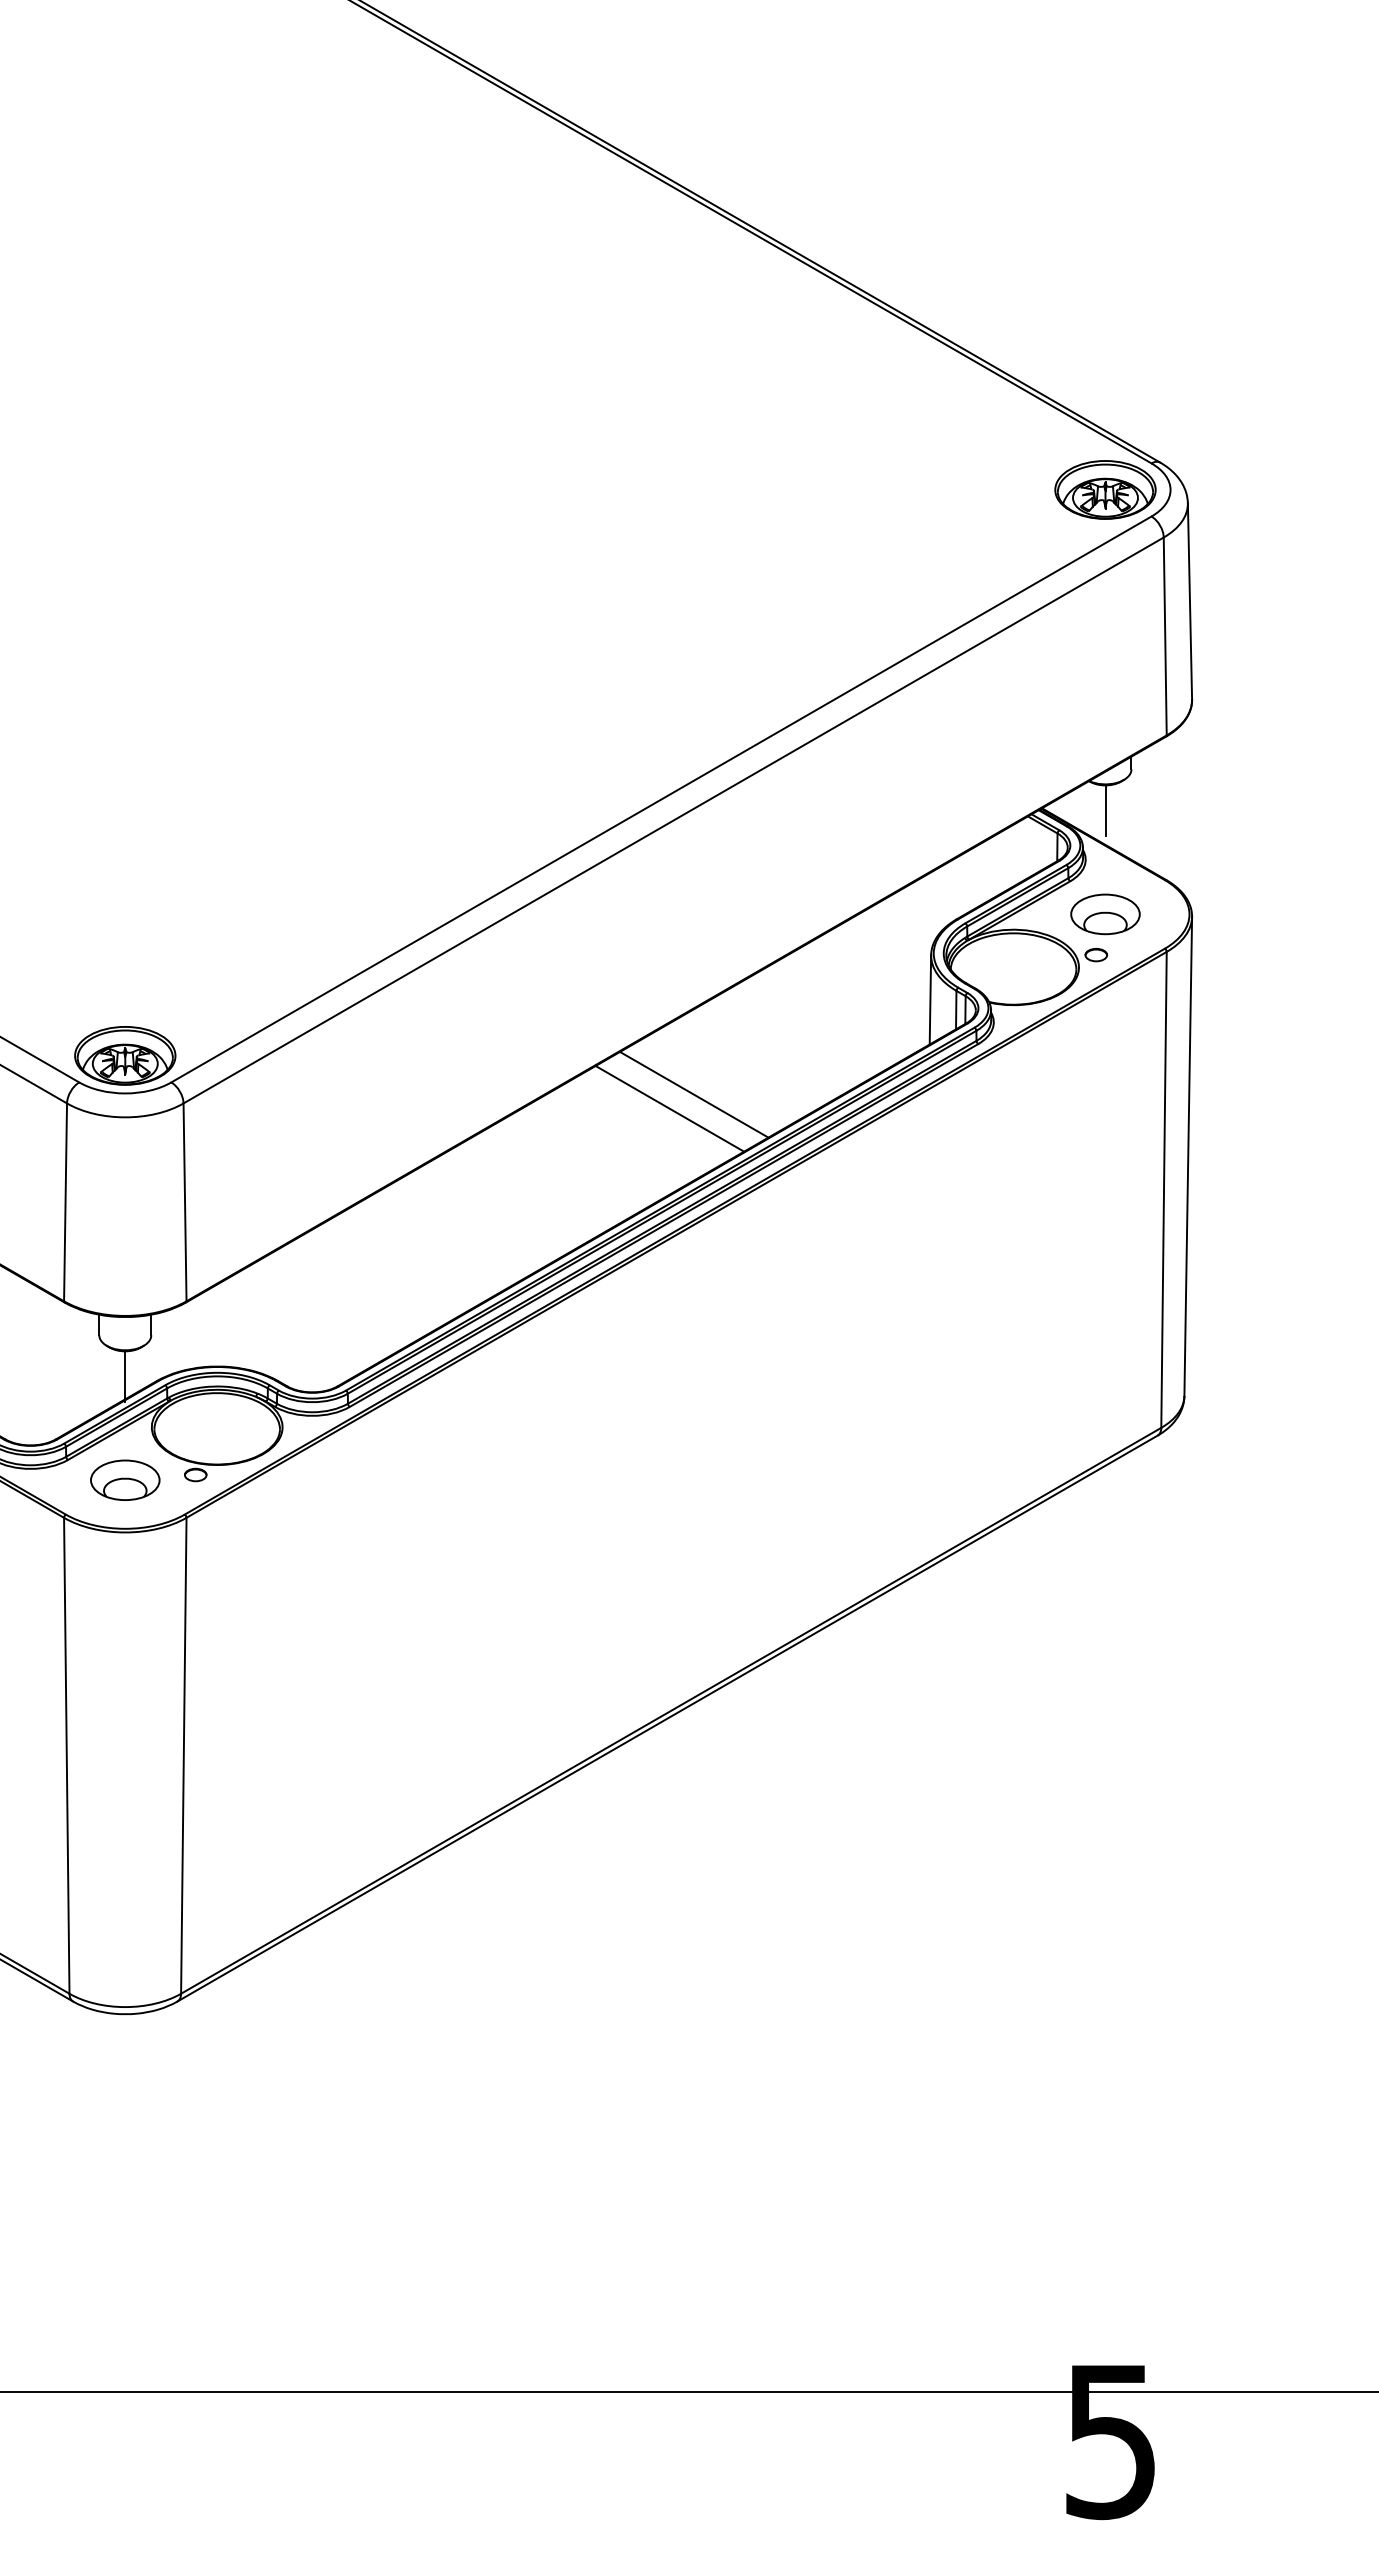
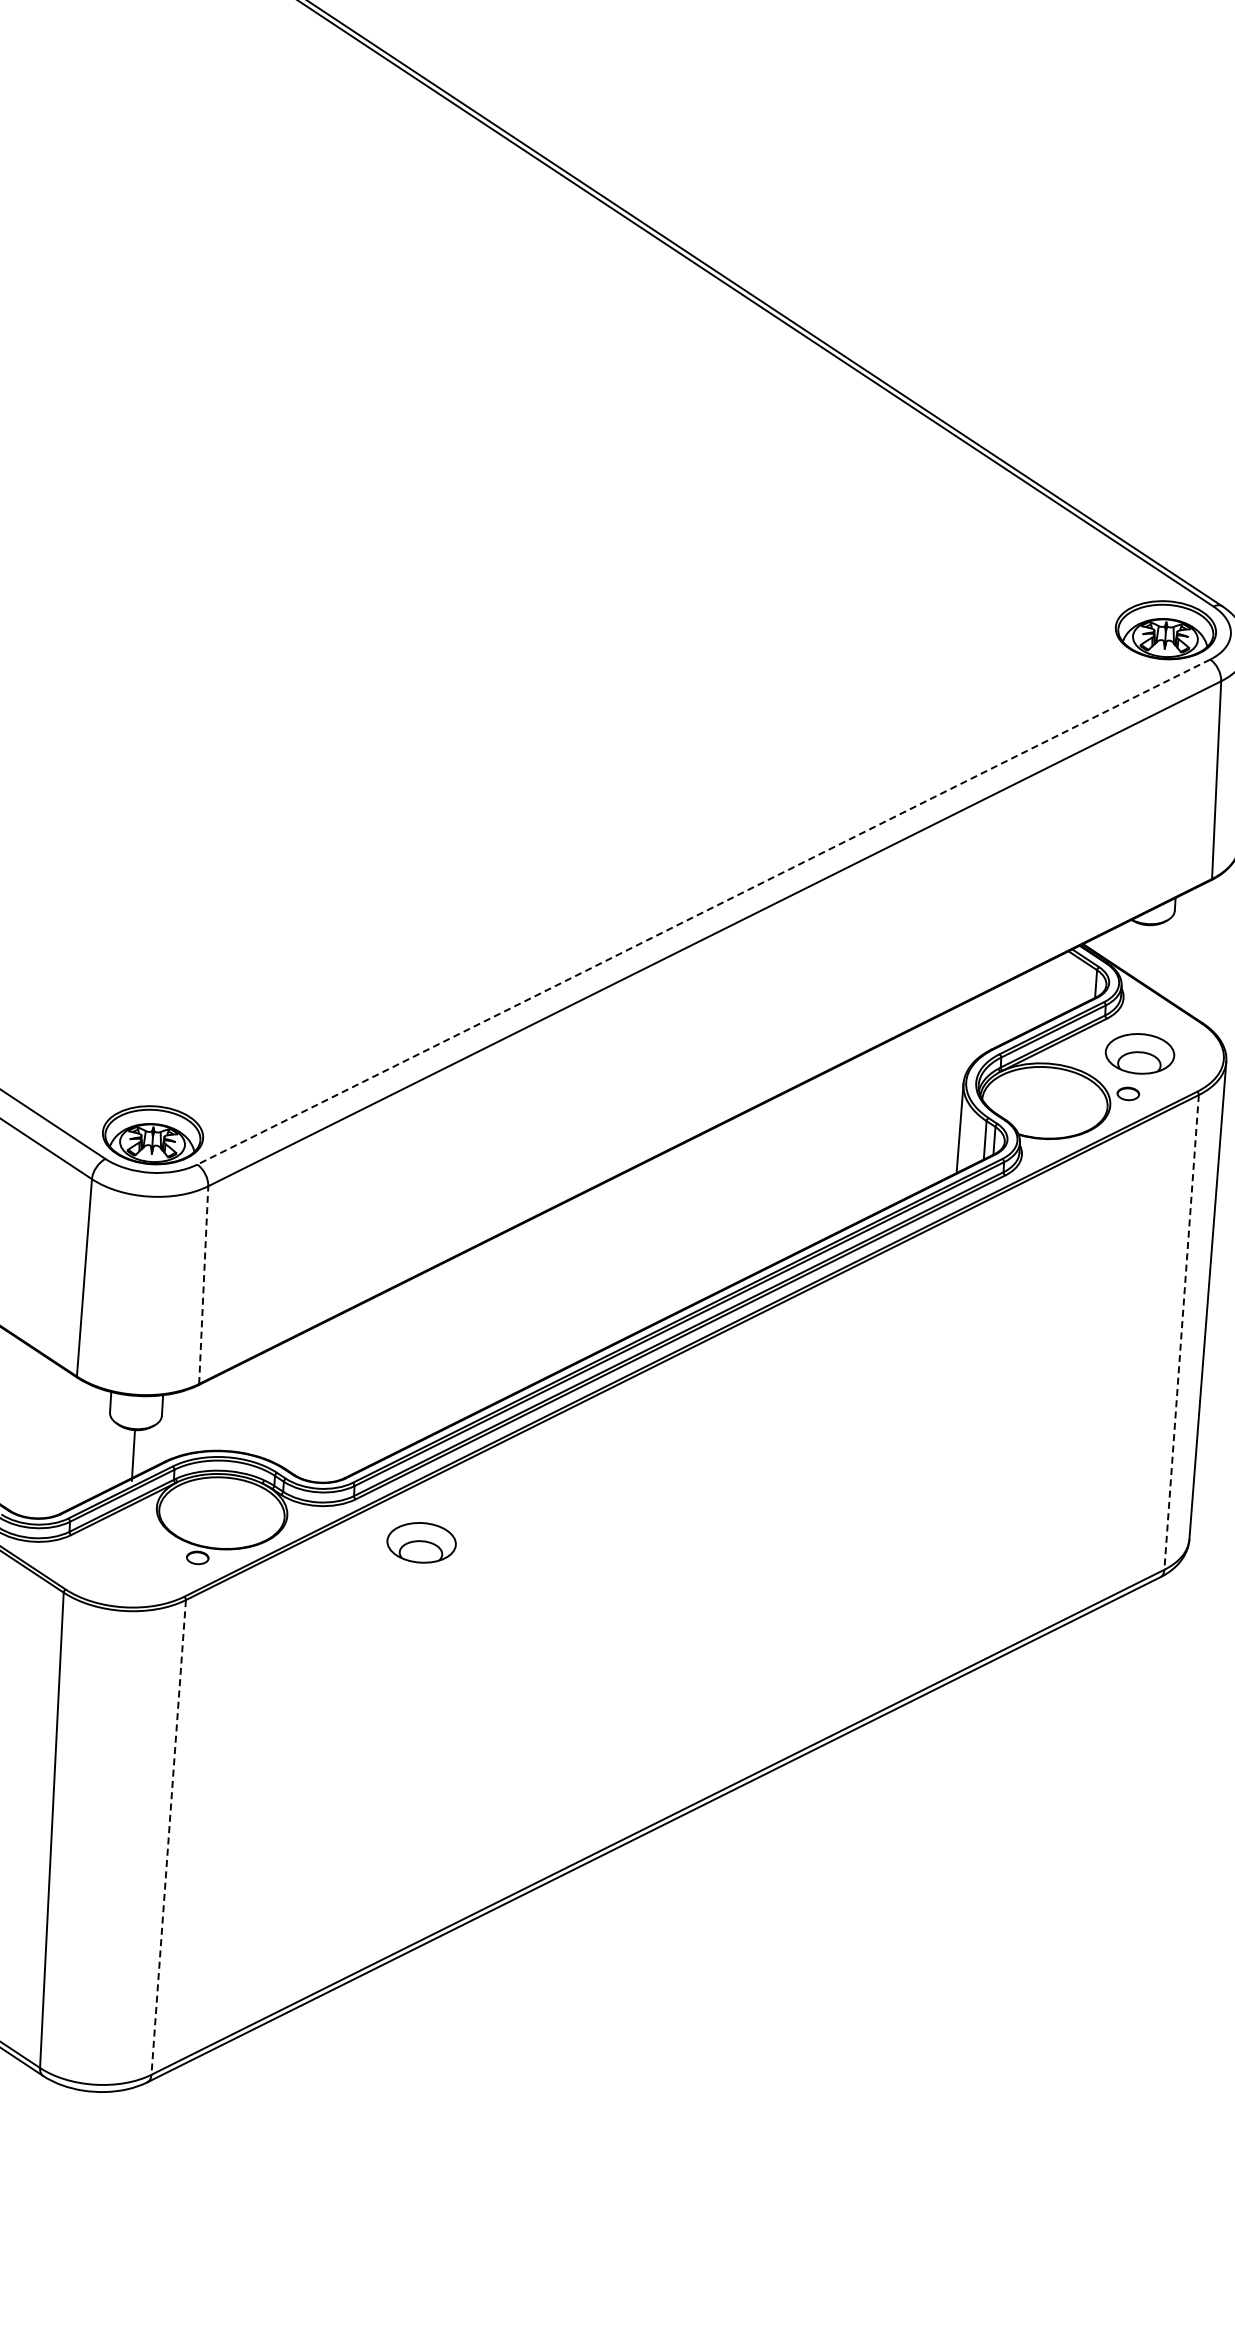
line: (661, 799) -> (703, 912), solid -> dashed
line: (1105, 810) -> (1146, 950), removed
line: (694, 1094) -> (718, 1208), removed
line: (669, 1108) -> (693, 1221), removed
line: (1164, 1189) -> (1182, 1332), solid -> dashed
line: (185, 1202) -> (204, 1285), solid -> dashed
part: (125, 1479) -> (421, 1542), moved
line: (183, 1755) -> (168, 1837), solid -> dashed

